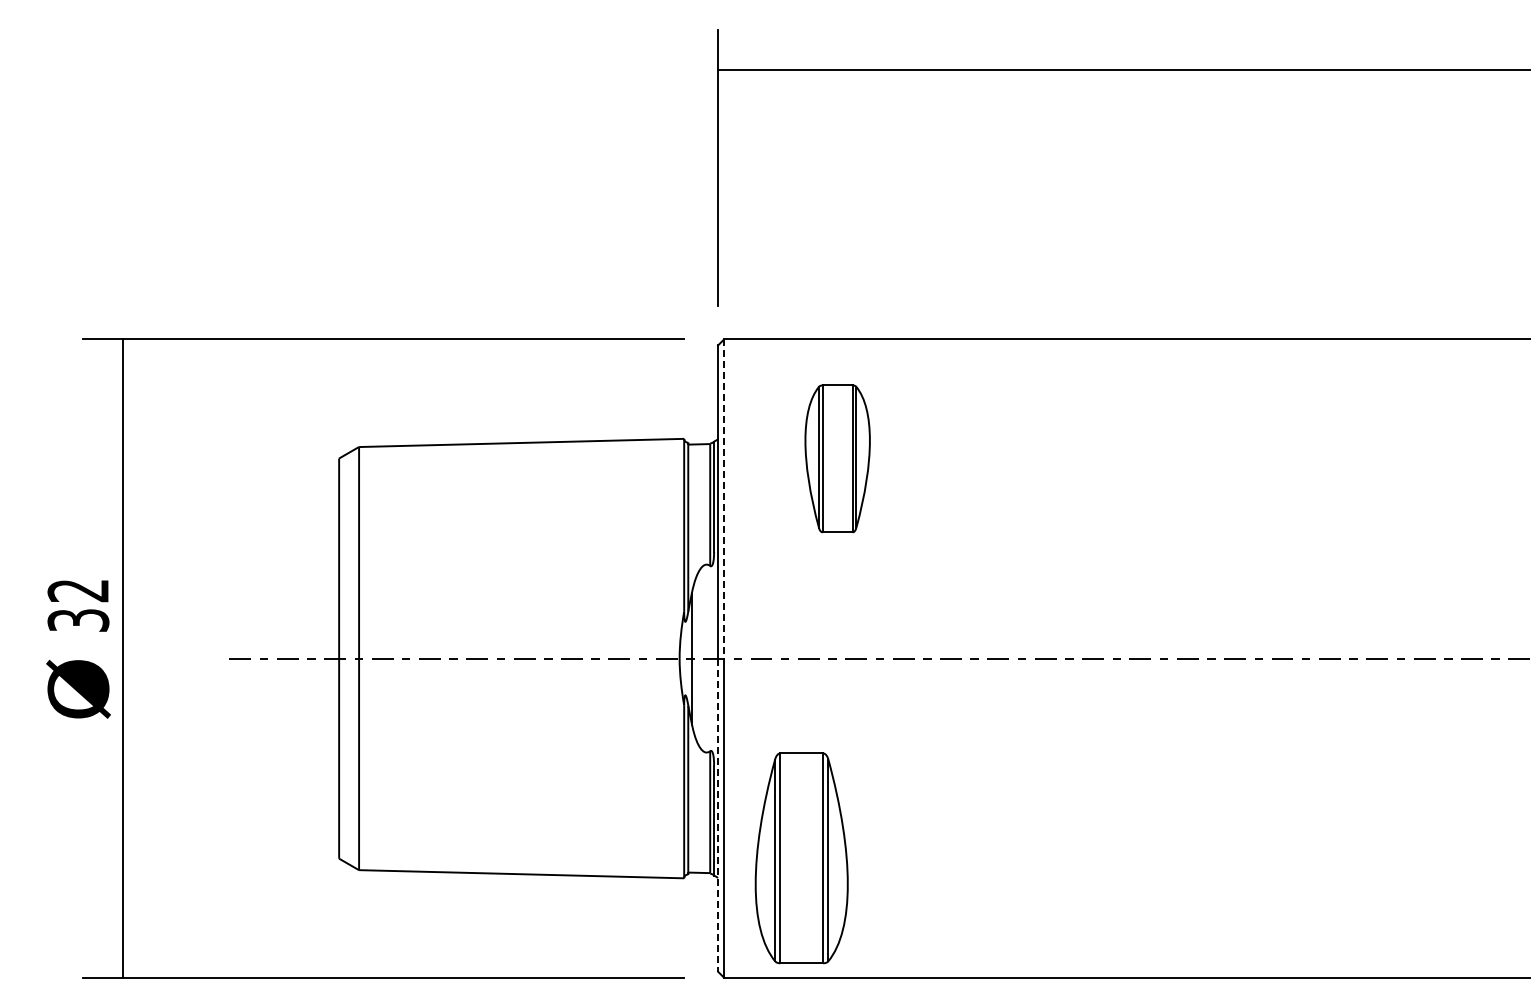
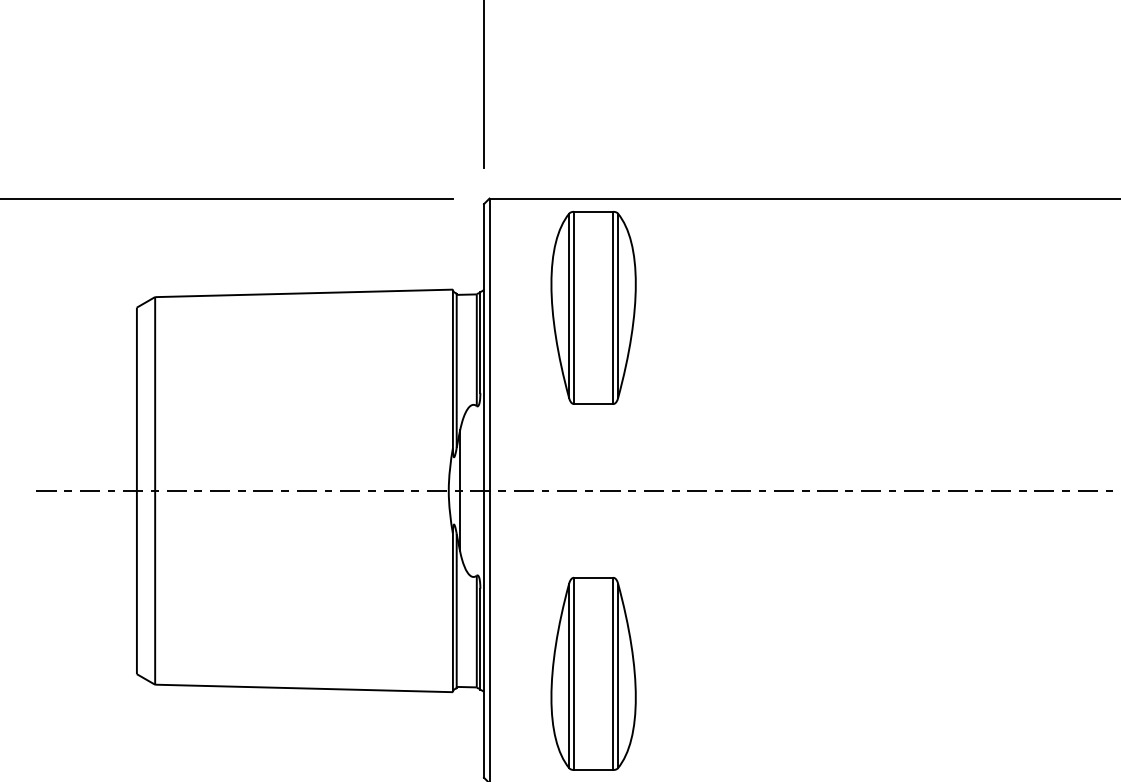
part: (837, 458) -> (593, 307), size x1.43
line: (724, 499) -> (489, 345), dashed -> solid
line: (718, 815) -> (484, 634), dashed -> solid
part: (801, 858) -> (593, 674), moved

